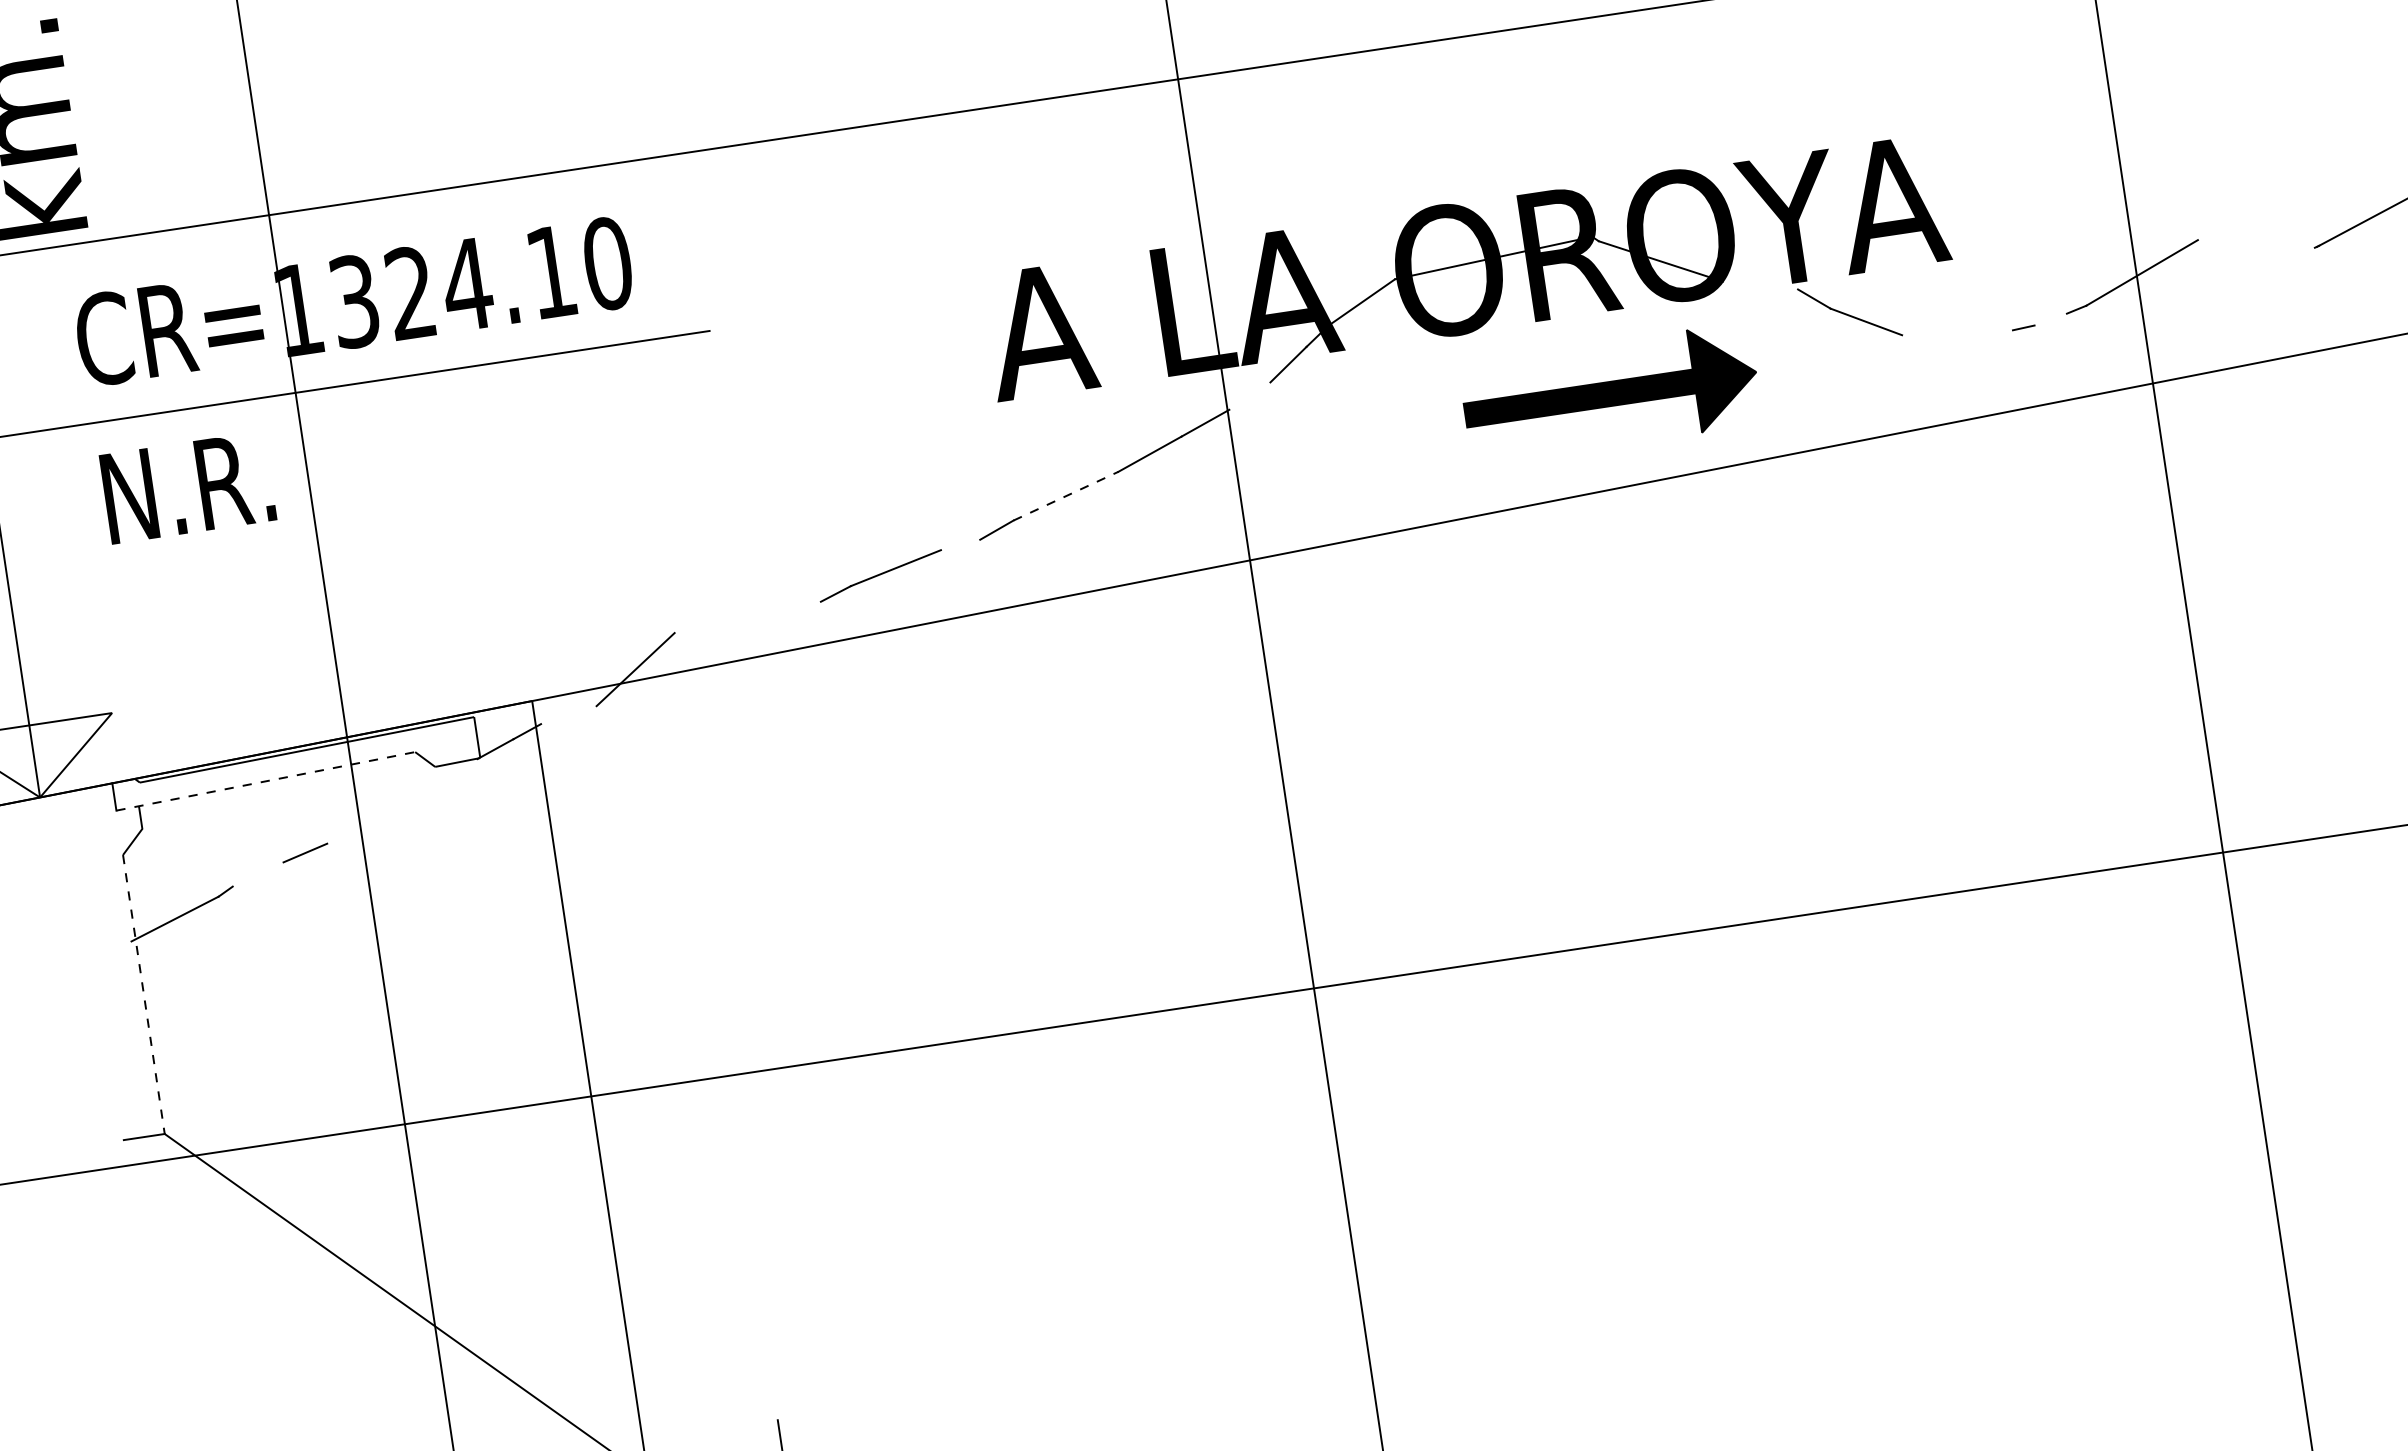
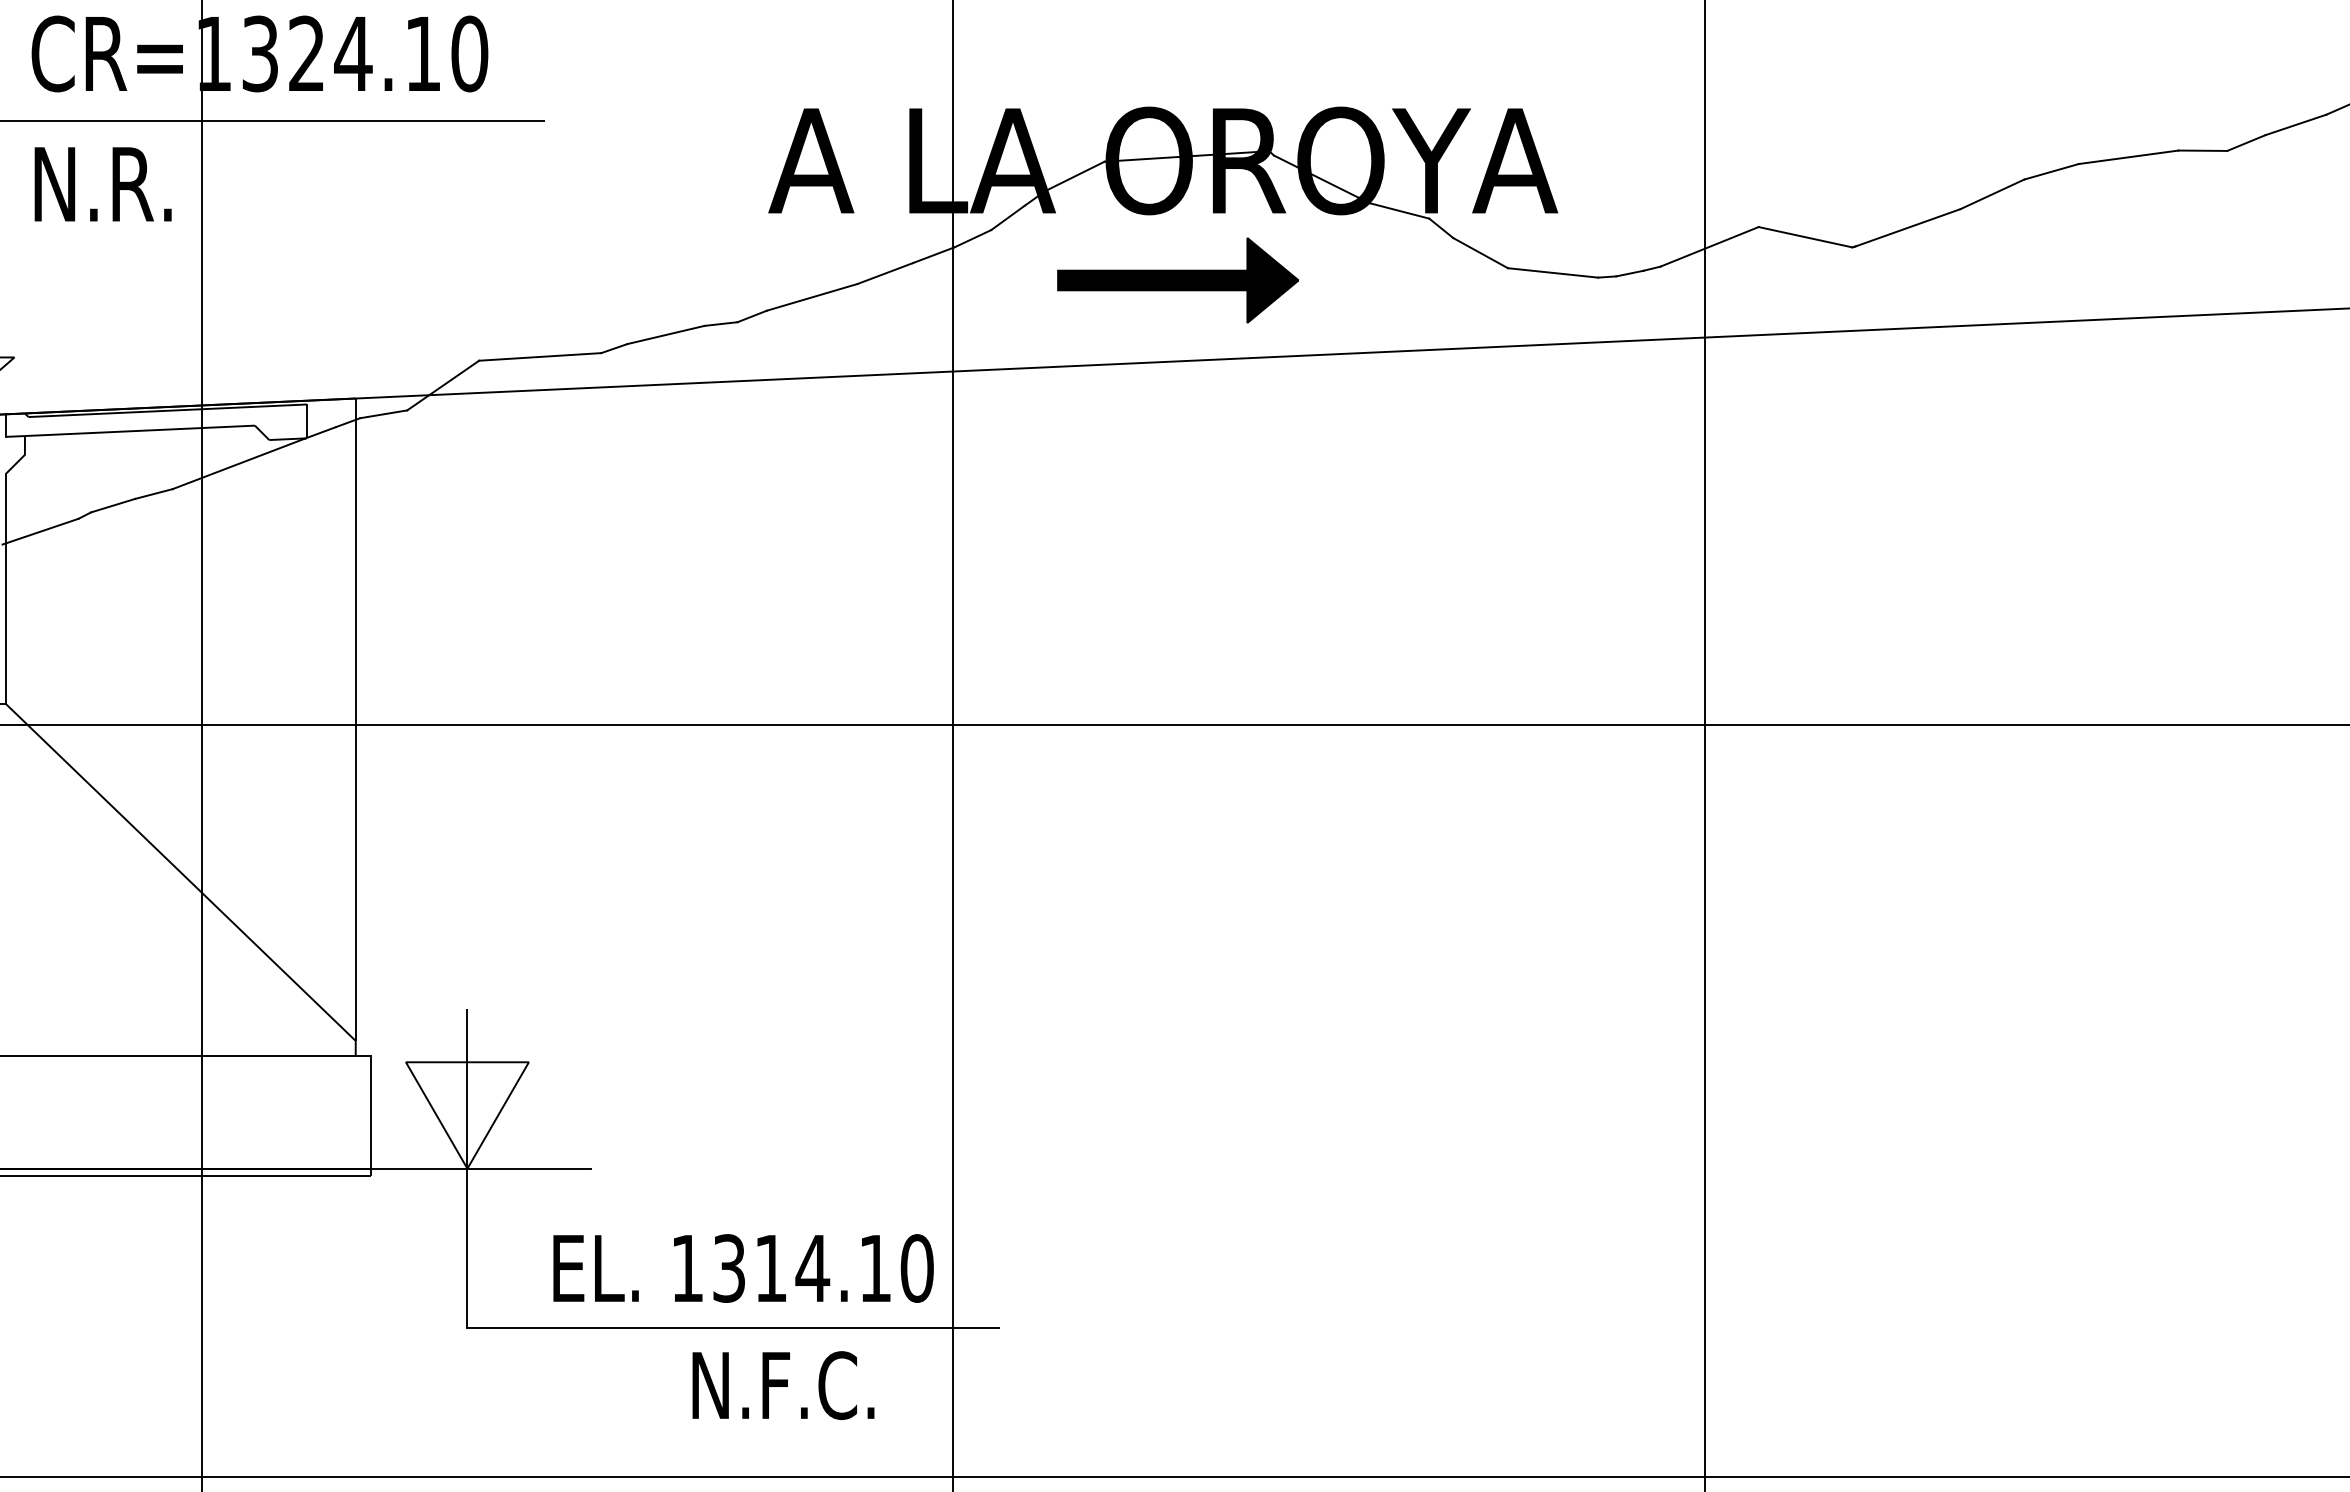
line: (2256, 244) -> (1805, 237), added
line: (1760, 285) -> (1399, 210), added
line: (2050, 319) -> (1629, 273), added
line: (1956, 332) -> (1552, 272), added
part: (1609, 394) -> (1177, 280), moved
line: (1249, 396) -> (972, 238), added
line: (1066, 496) -> (812, 297), dashed -> solid
line: (959, 544) -> (720, 323), added
line: (748, 616) -> (540, 356), added
line: (568, 715) -> (383, 414), added
line: (266, 781) -> (131, 431), dashed -> solid
line: (402, 800) -> (238, 463), added
line: (258, 874) -> (113, 505), added
line: (144, 995) -> (6, 589), dashed -> solid

